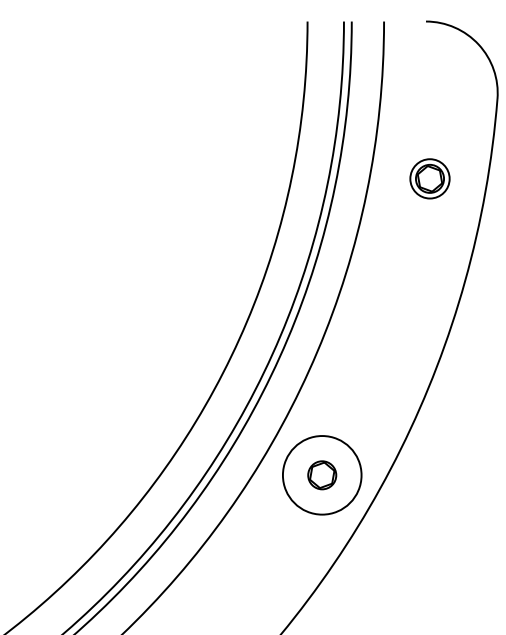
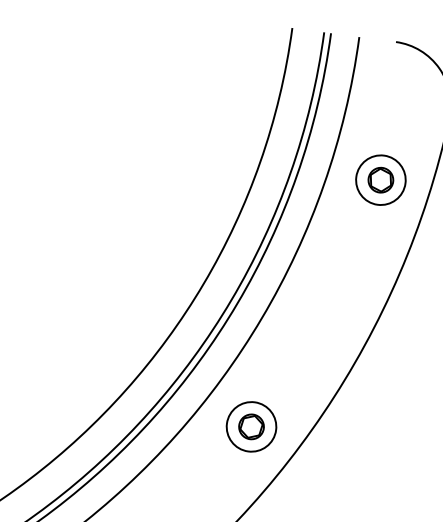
circle: (429, 178) -> (380, 179), size x1.43
circle: (322, 475) -> (251, 427), size x0.71

